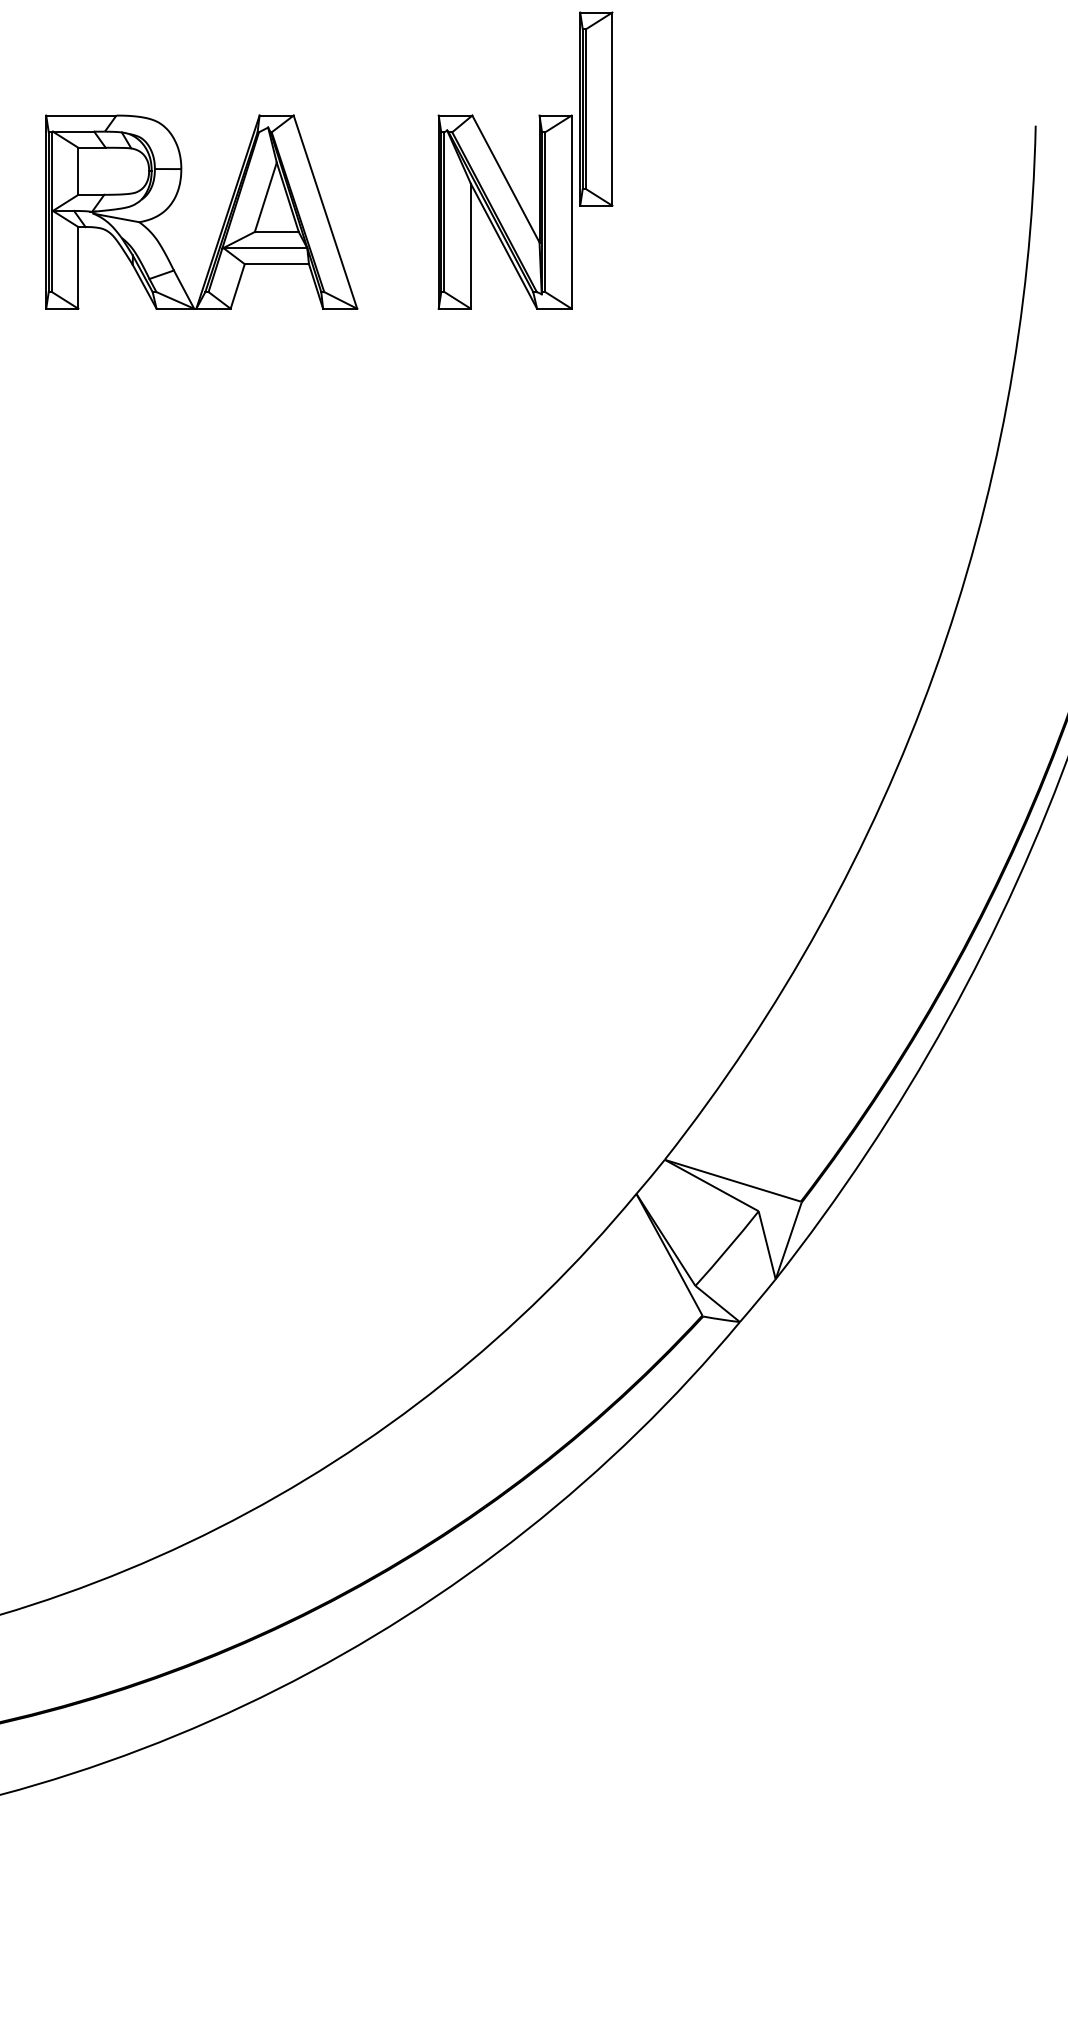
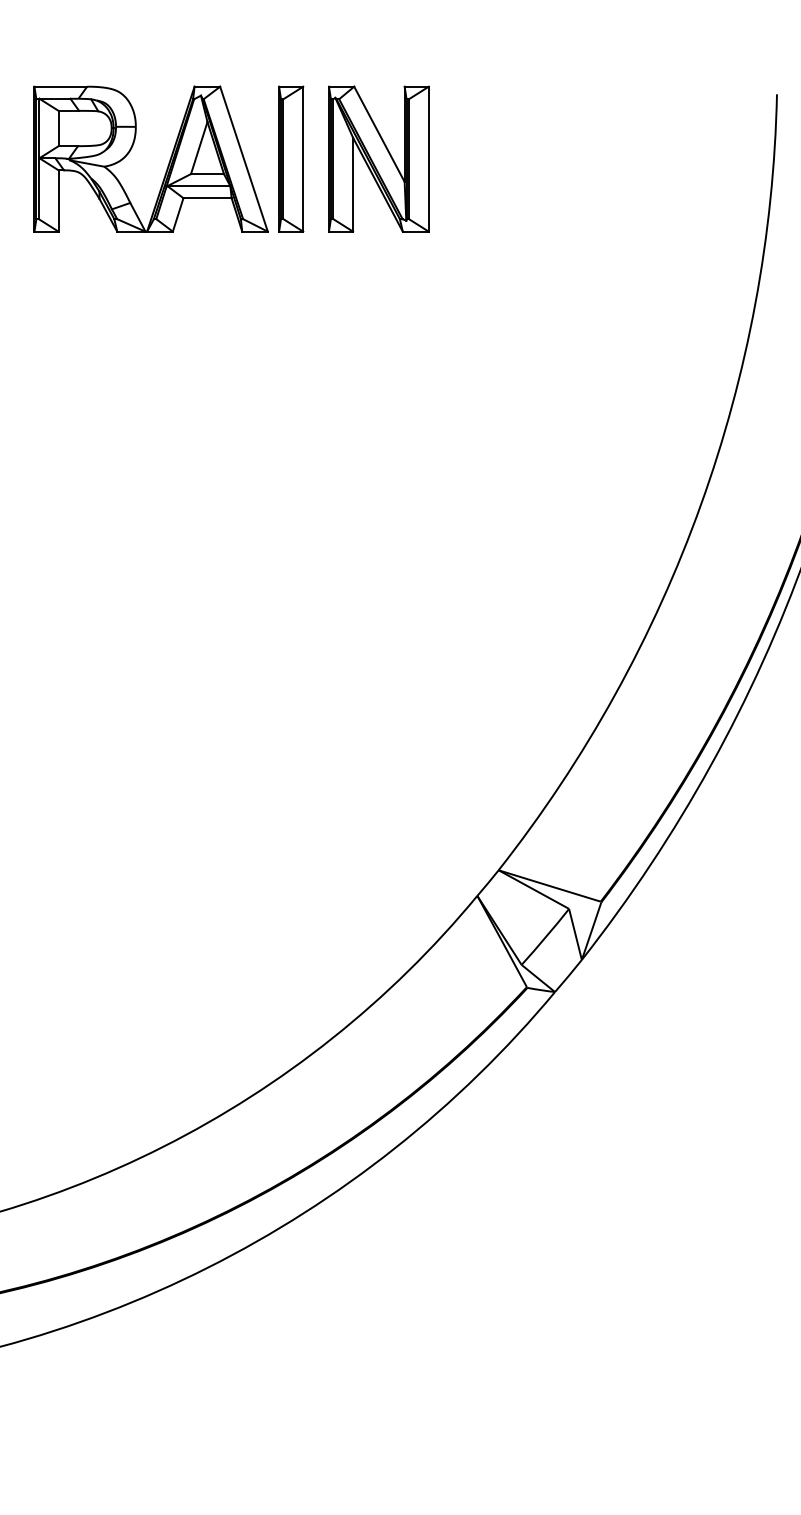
part: (596, 108) -> (291, 158), moved

